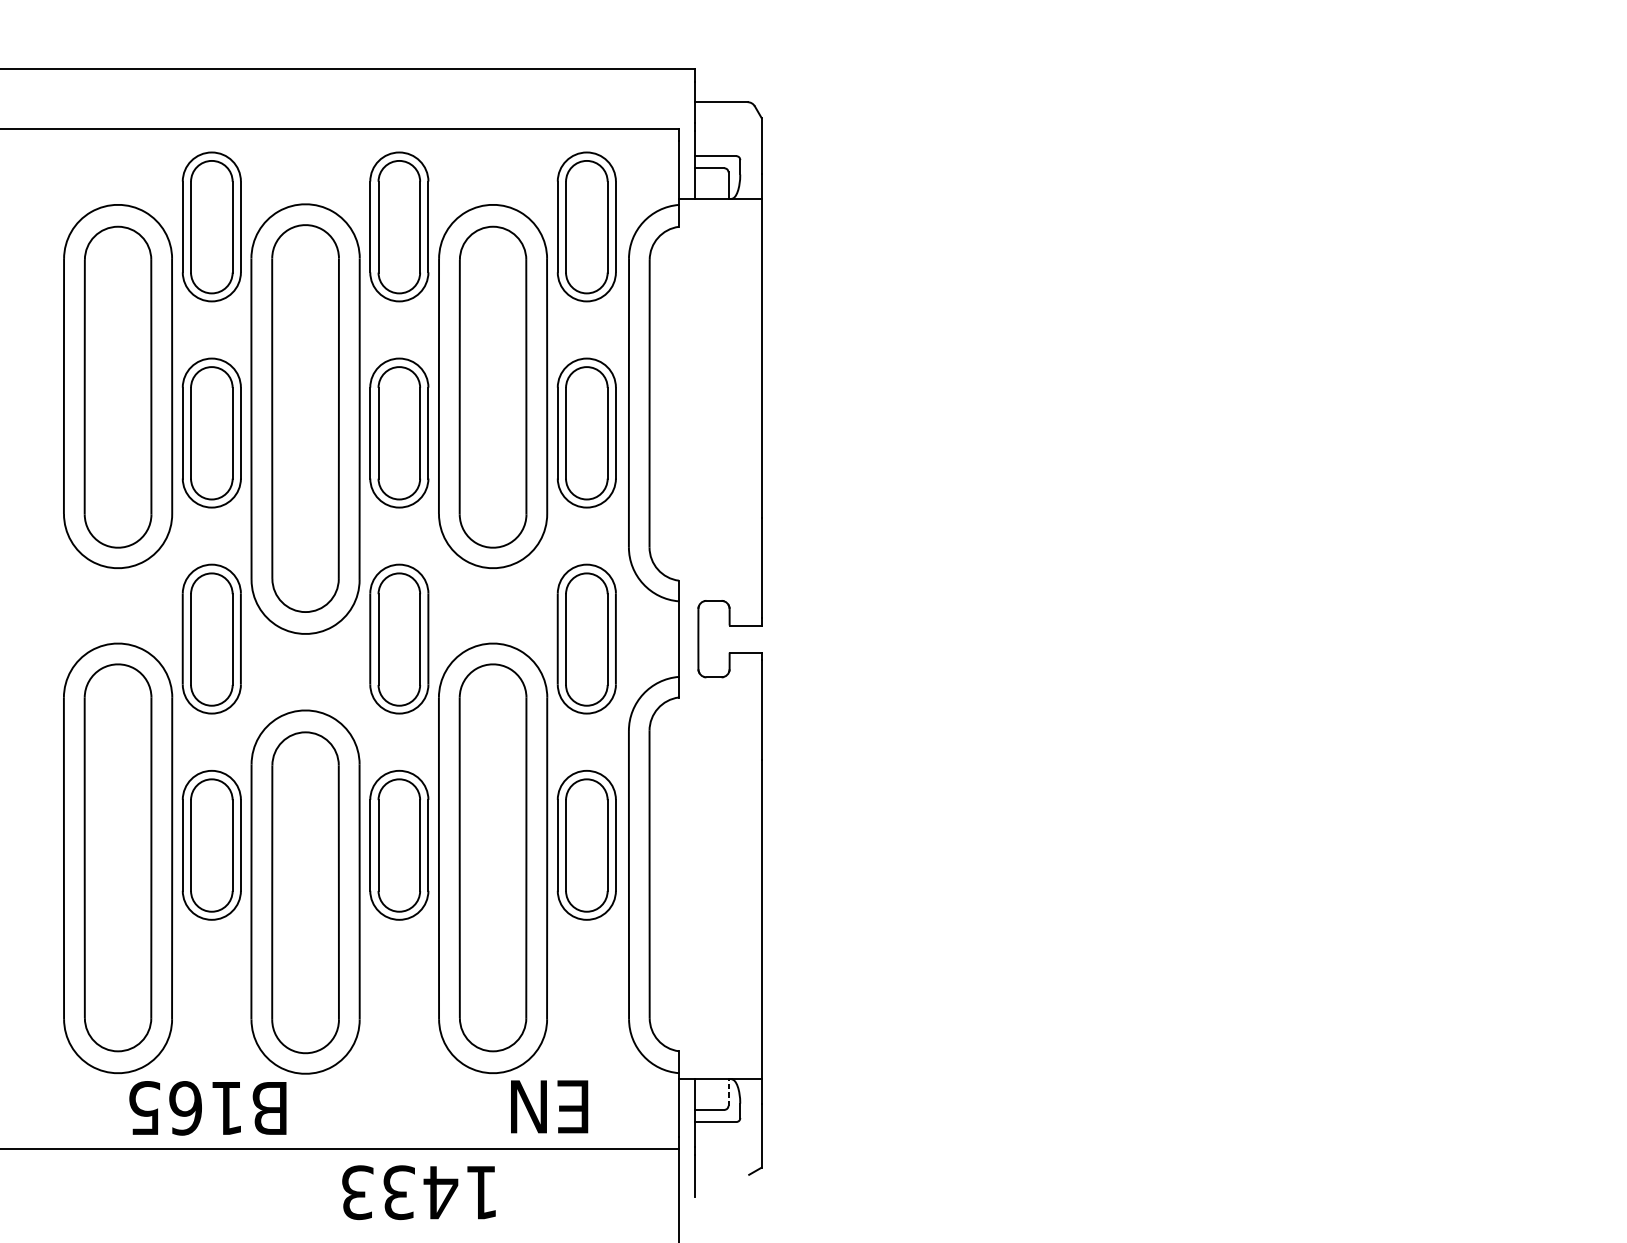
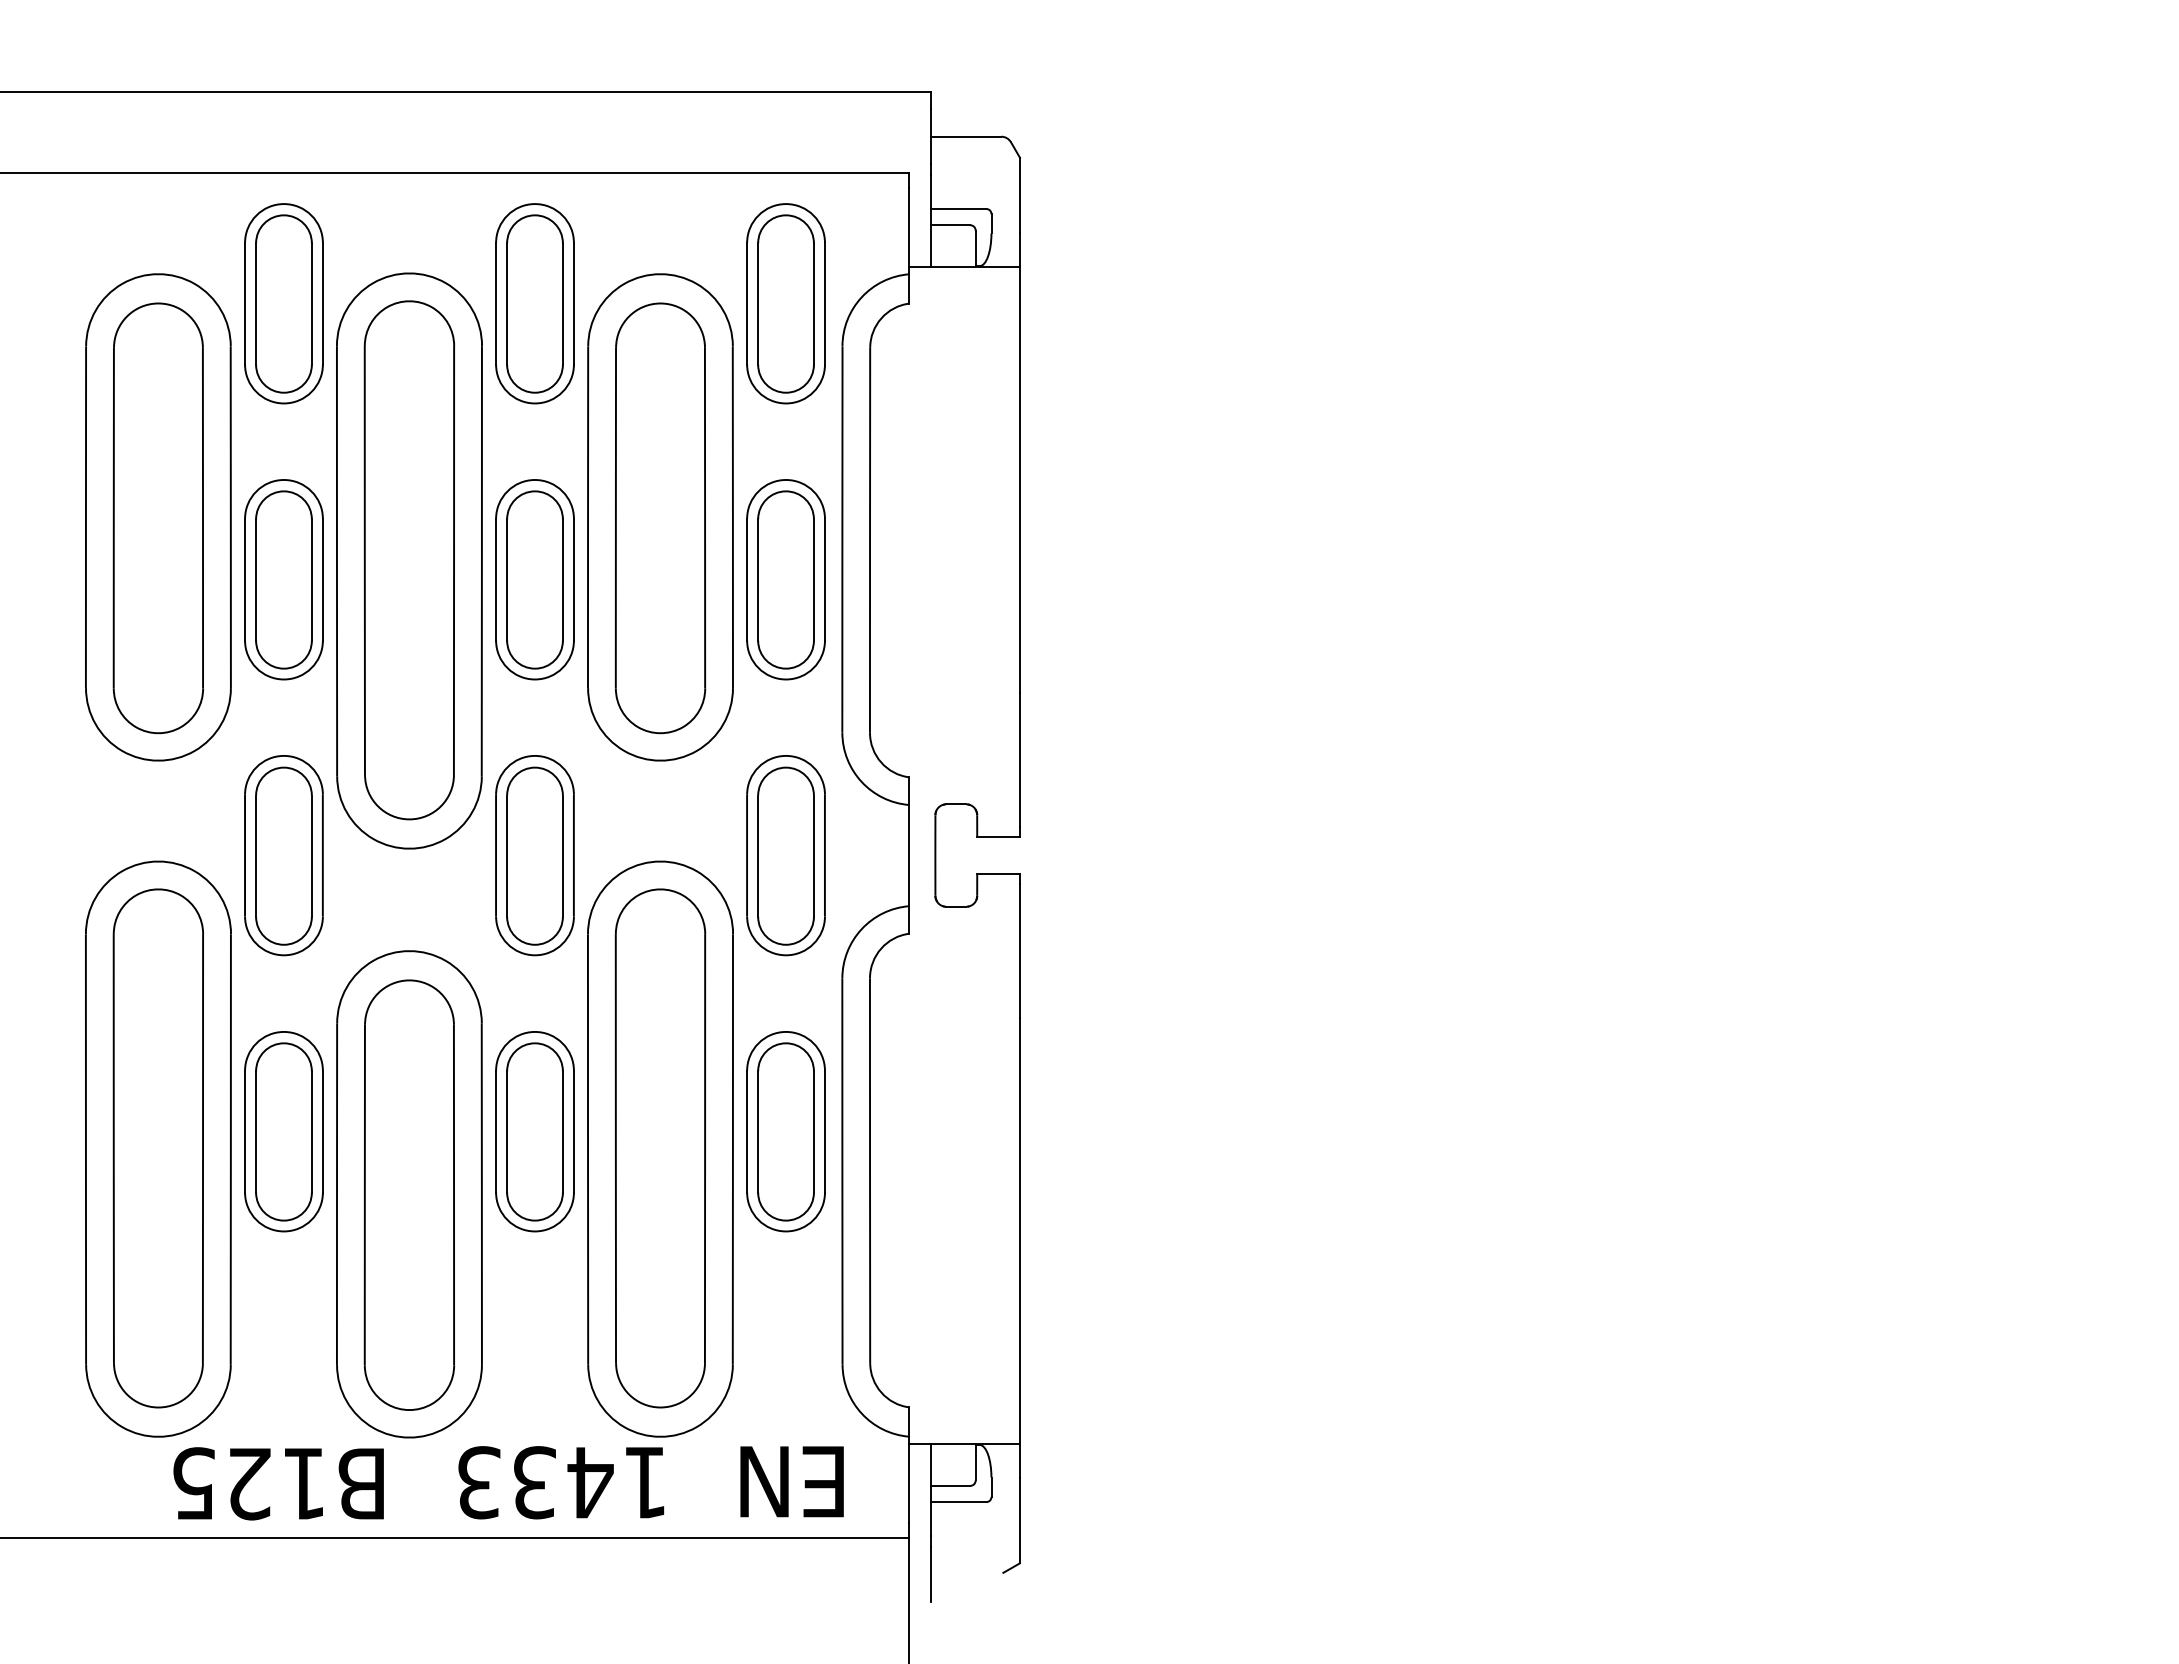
line: (728, 1092) -> (975, 1462), dashed -> solid
text: (549, 1106) -> (791, 1481), moved
text: (185, 1108) -> (248, 1483), B165 -> B125
text: (419, 1192) -> (561, 1482), moved

